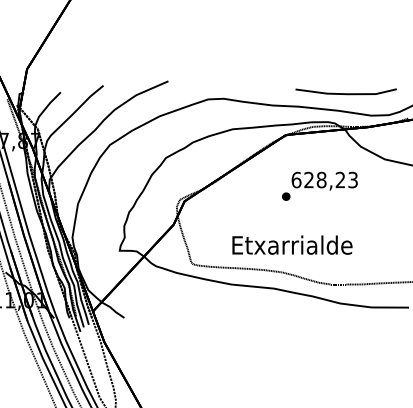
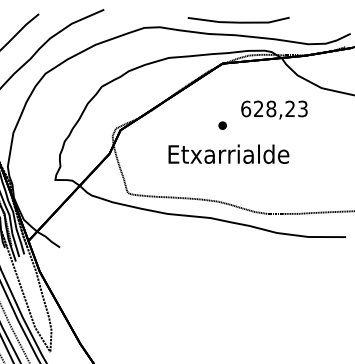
line: (345, 93) -> (238, 21), moved
text: (324, 180) -> (274, 109), moved
text: (292, 244) -> (228, 153), moved

